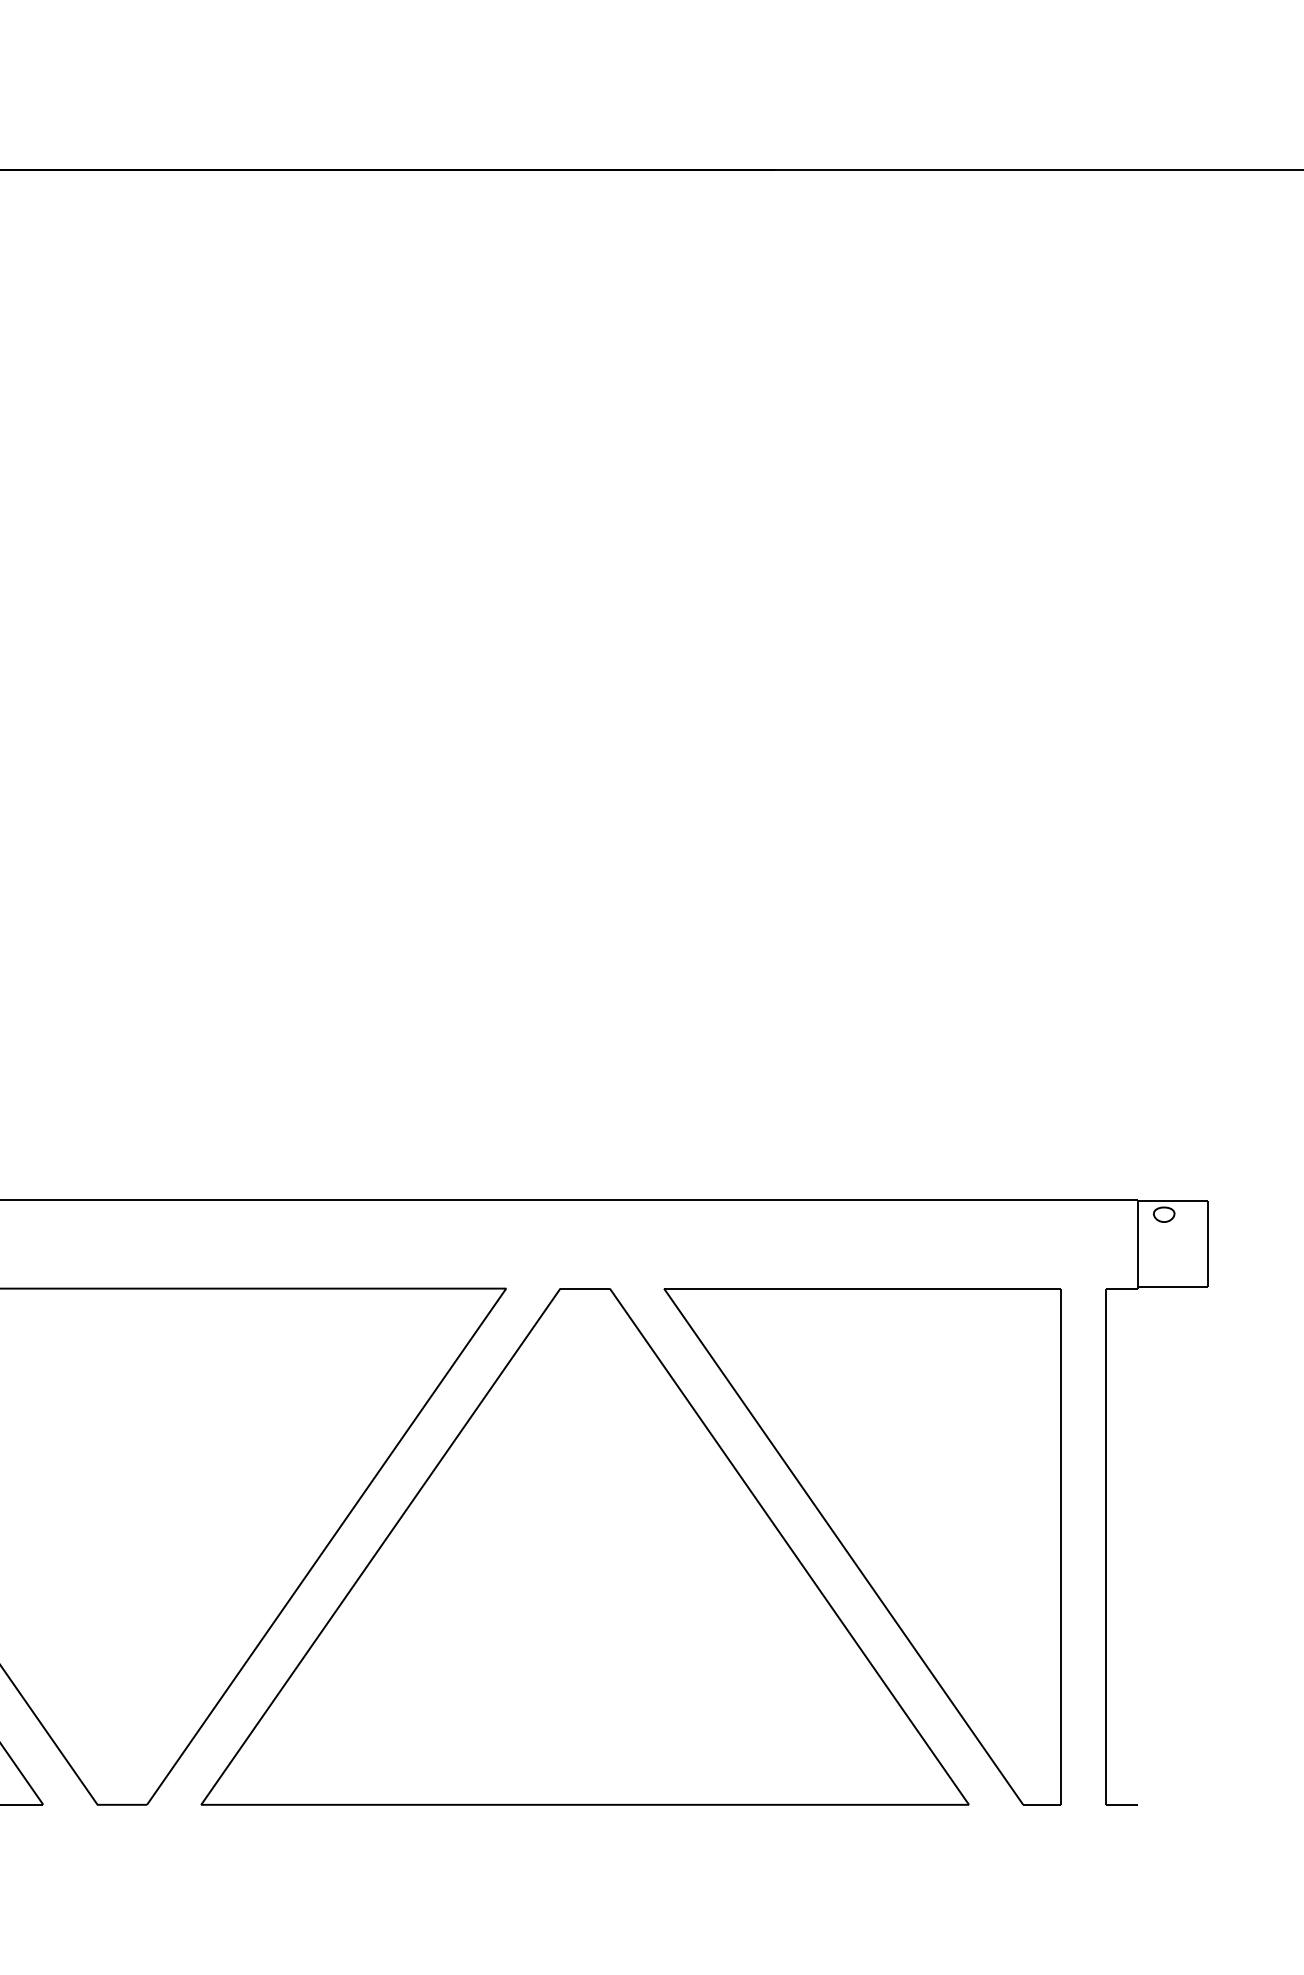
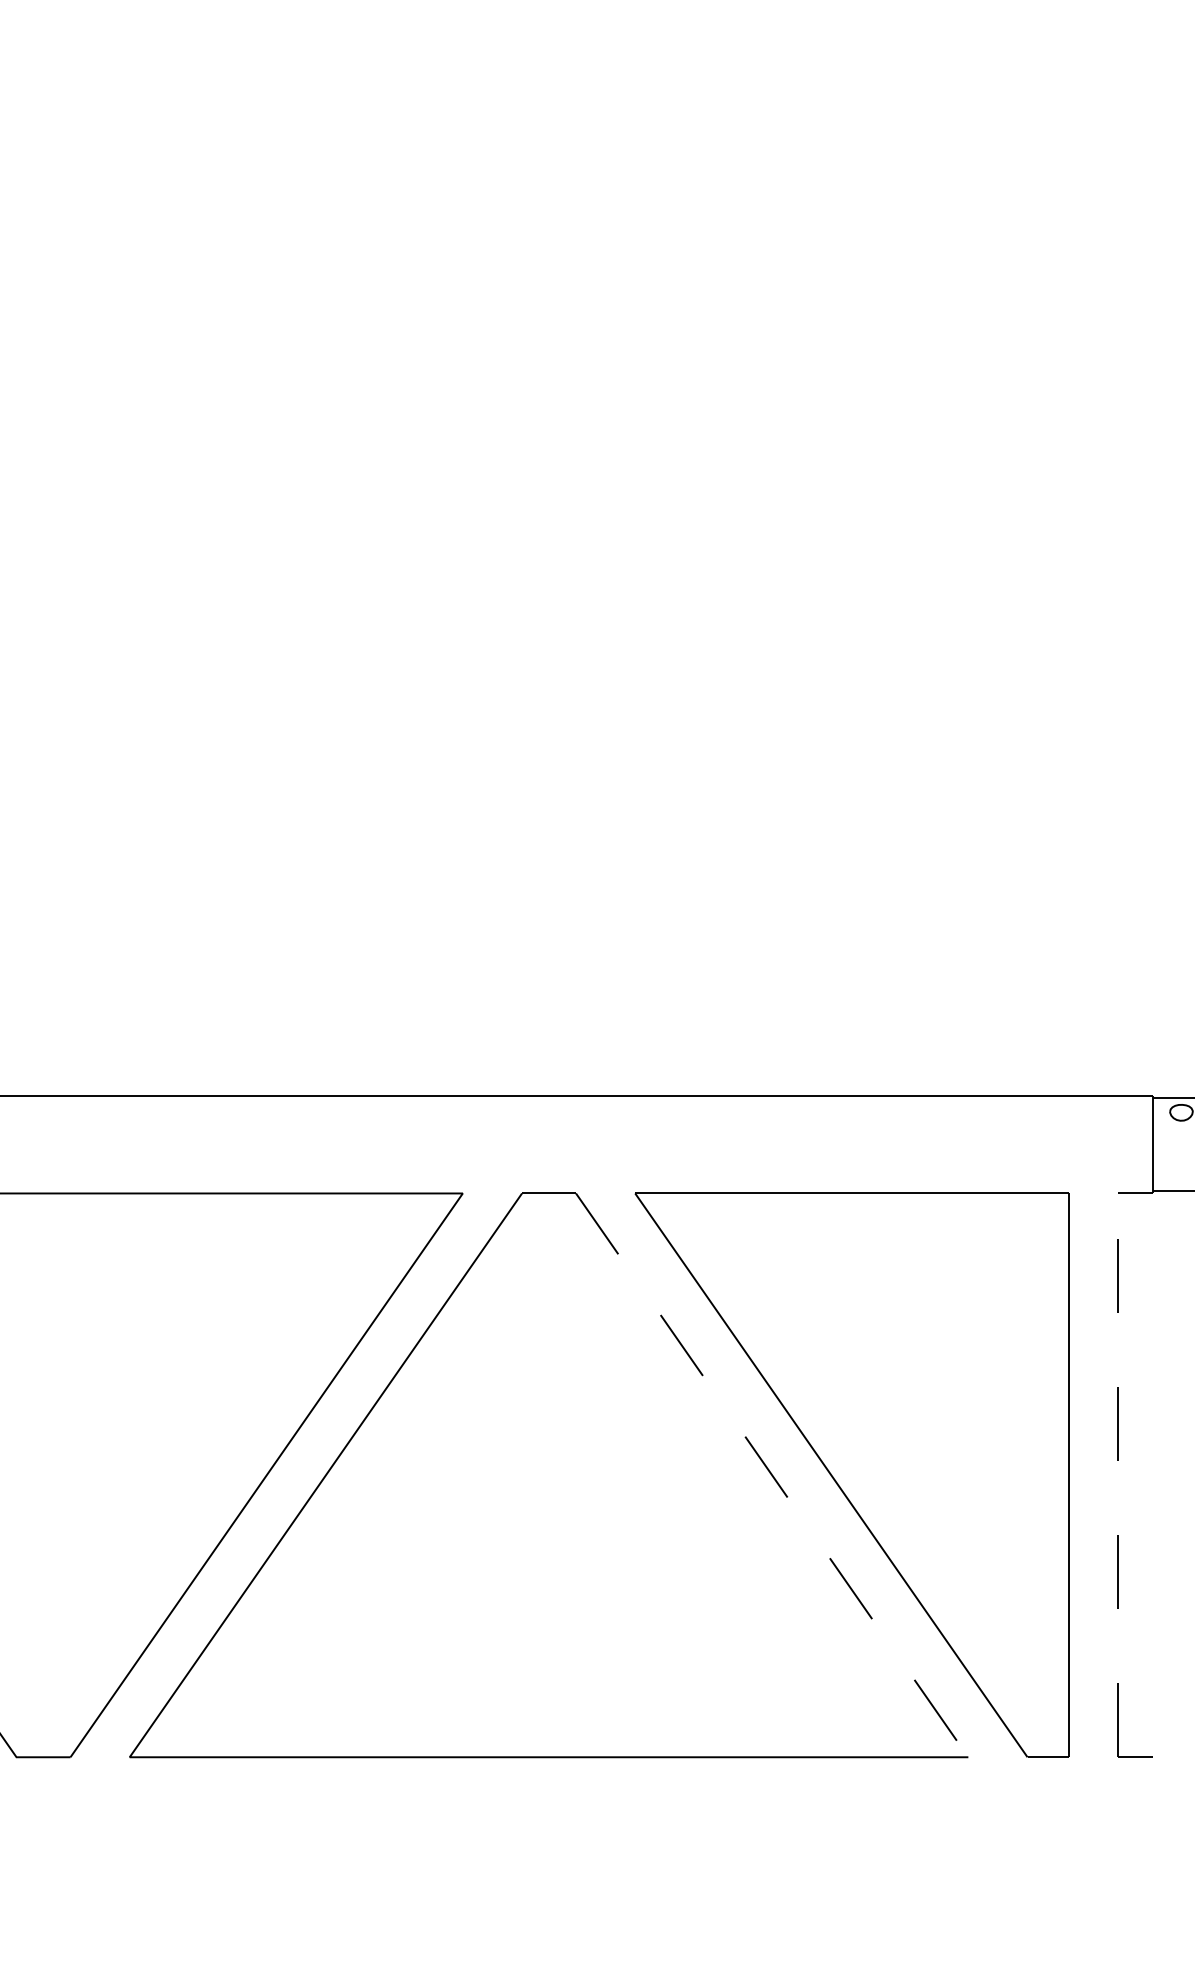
line: (1105, 1546) -> (1117, 1475), solid -> dashed
line: (789, 1547) -> (772, 1476), solid -> dashed

